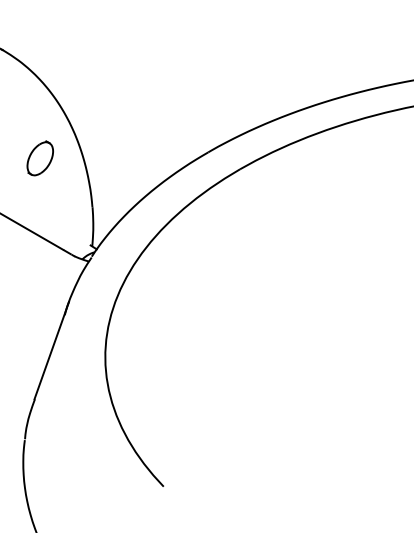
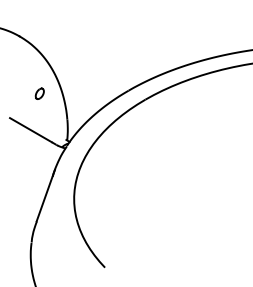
part: (39, 157) -> (39, 93), size x0.6

